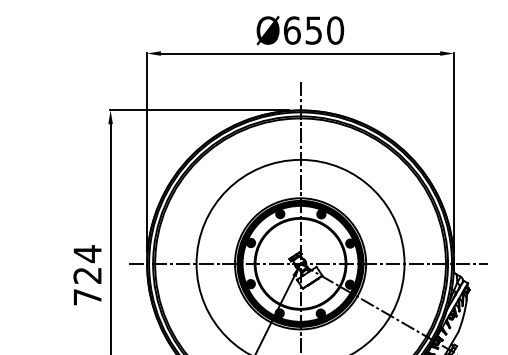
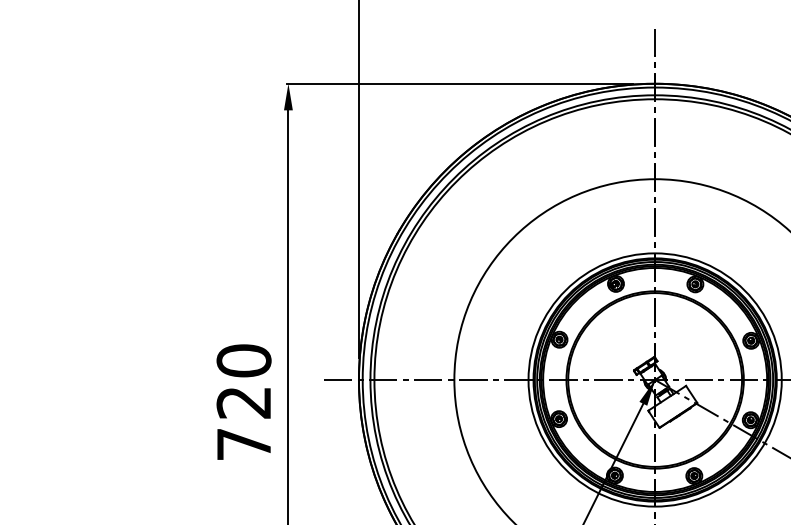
text: (87, 254) -> (243, 361), 724 -> 720

